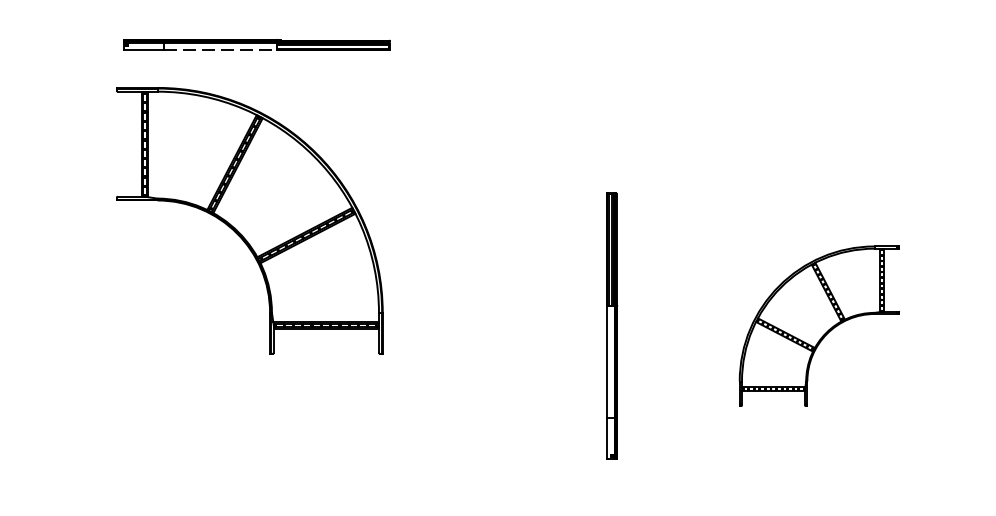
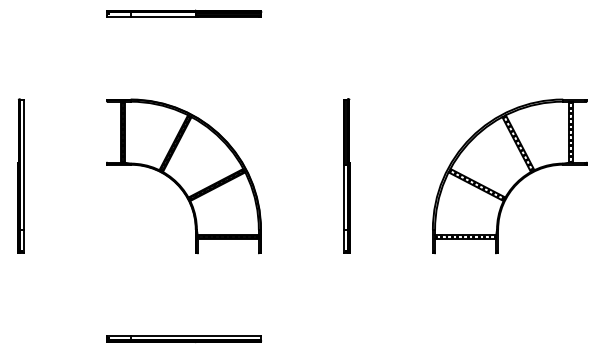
line: (221, 49) -> (163, 16), dashed -> solid
part: (248, 220) -> (183, 176), moved
part: (611, 324) -> (346, 175), moved
part: (818, 326) -> (509, 176), size x1.67

